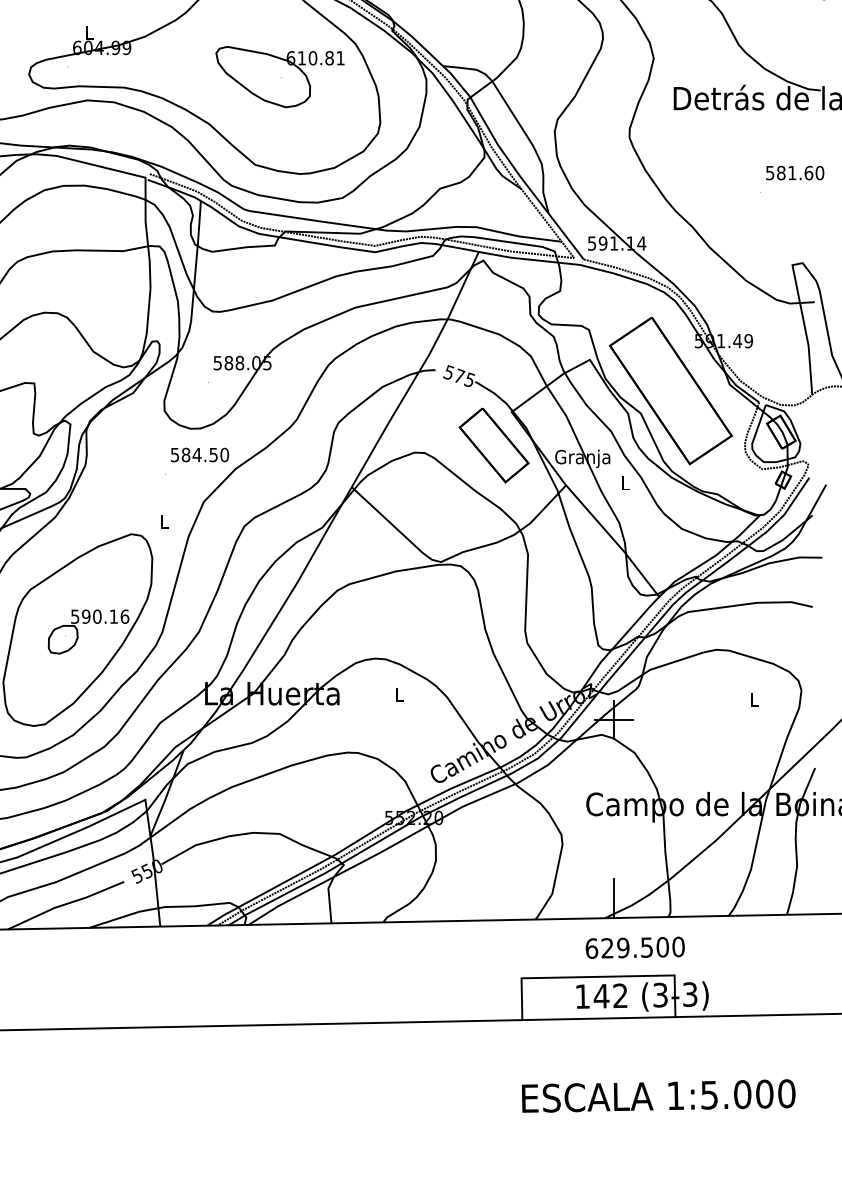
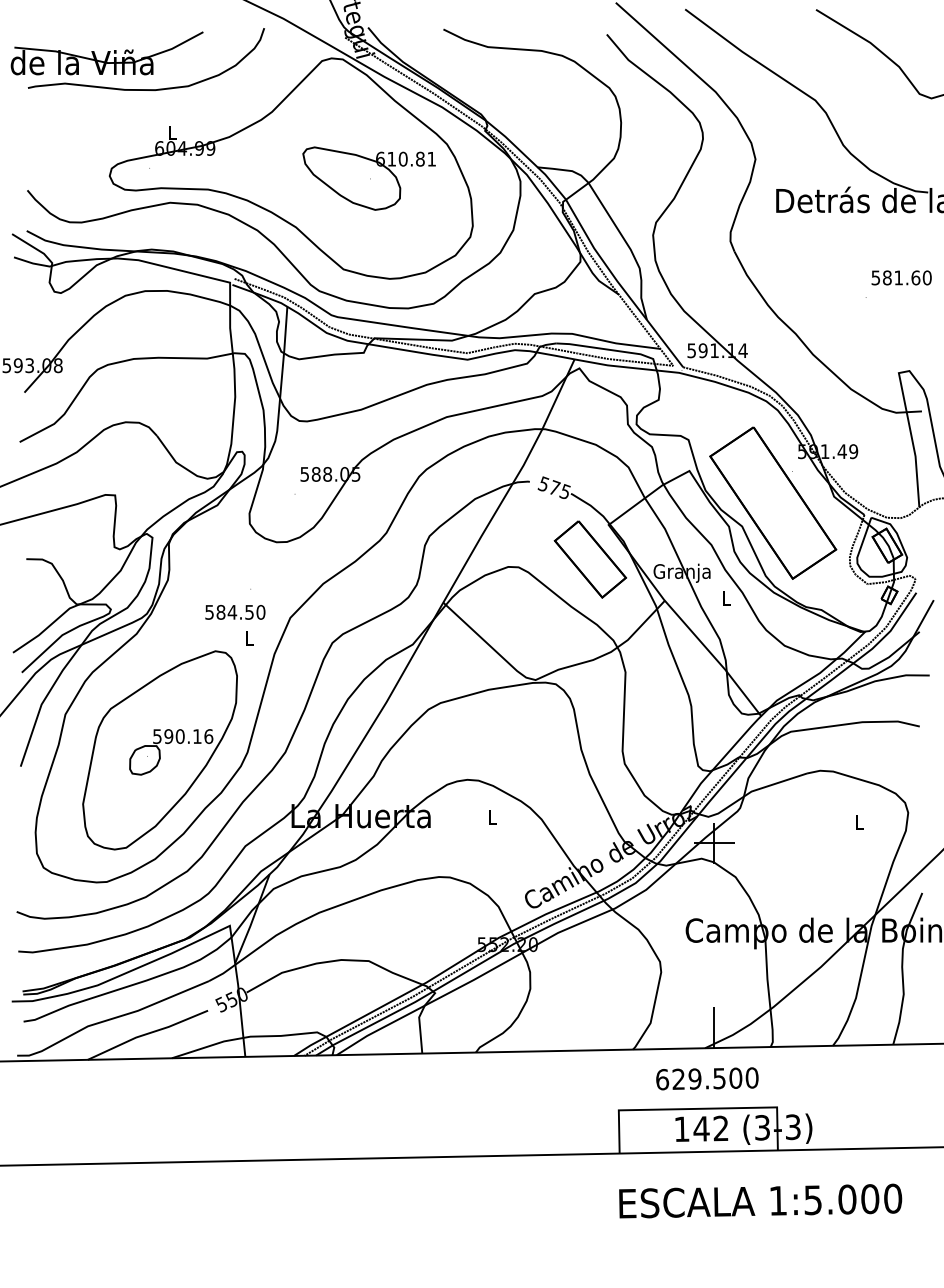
text: (200, 455) -> (235, 612), moved
text: (635, 947) -> (707, 1078), moved
text: (658, 1095) -> (760, 1200), moved

